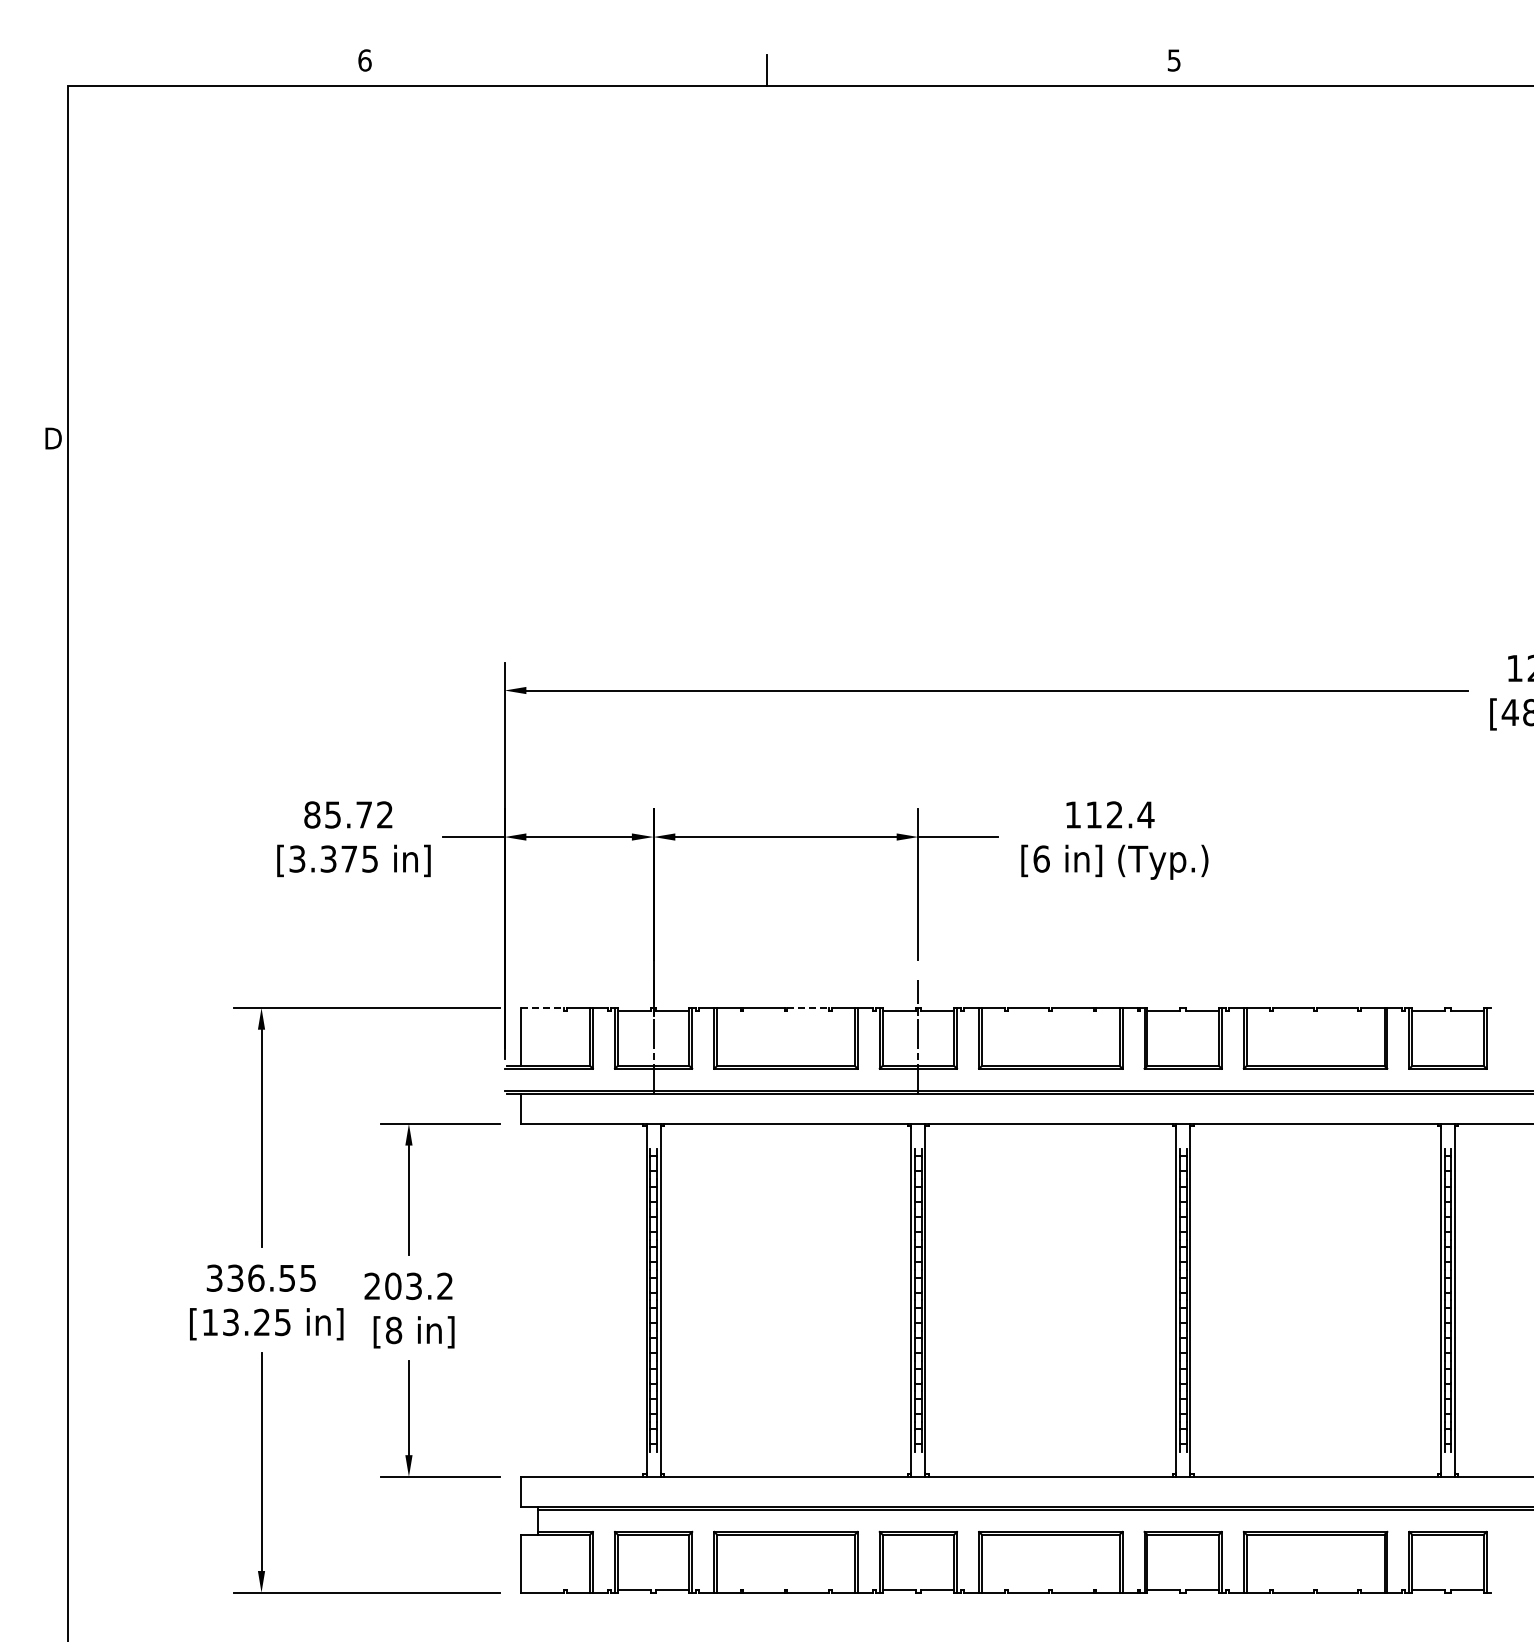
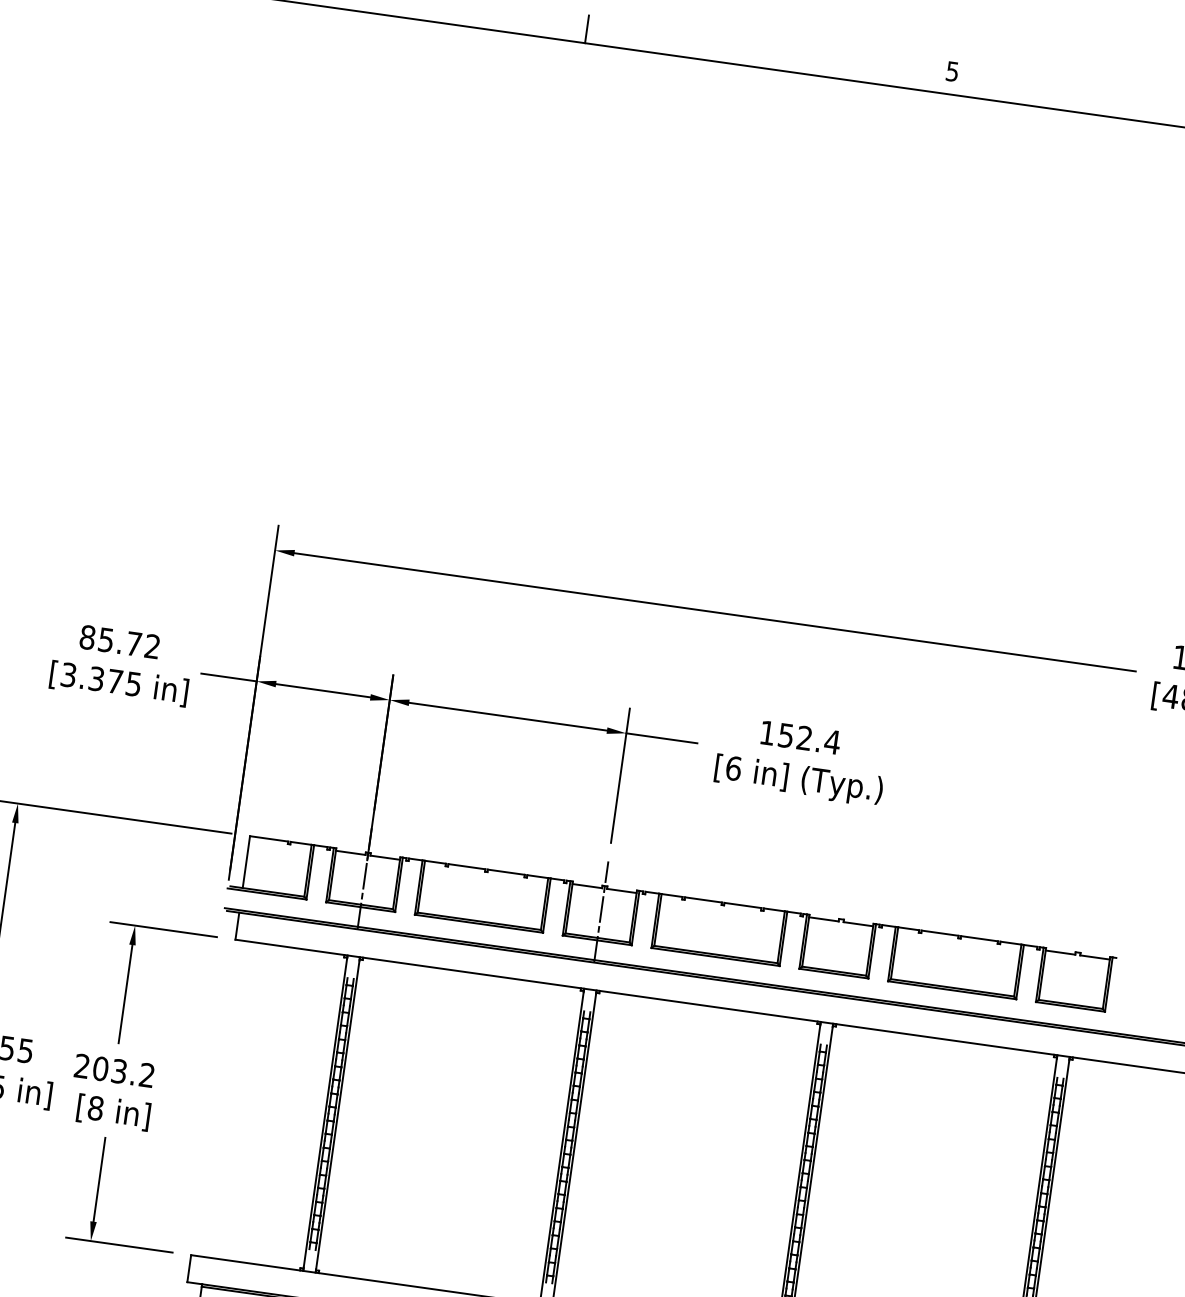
text: (1093, 814) -> (785, 735), 112.4 -> 152.4
line: (543, 1007) -> (270, 838), dashed -> solid
line: (808, 1007) -> (506, 871), dashed -> solid

